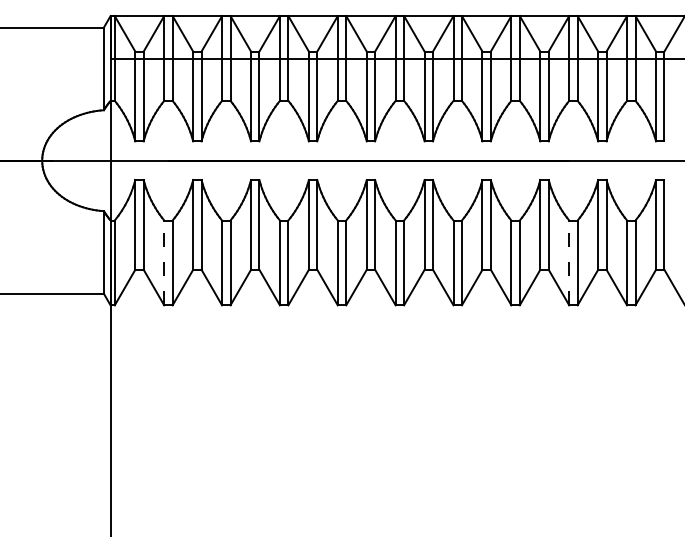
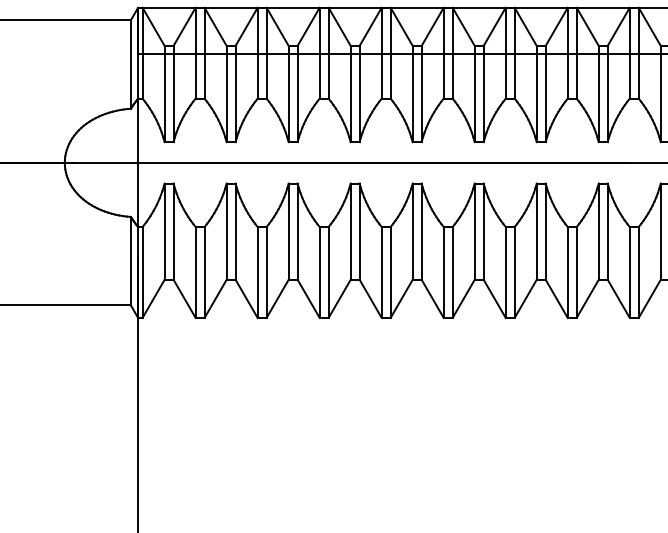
line: (164, 262) -> (195, 271), dashed -> solid
line: (569, 262) -> (630, 271), dashed -> solid

